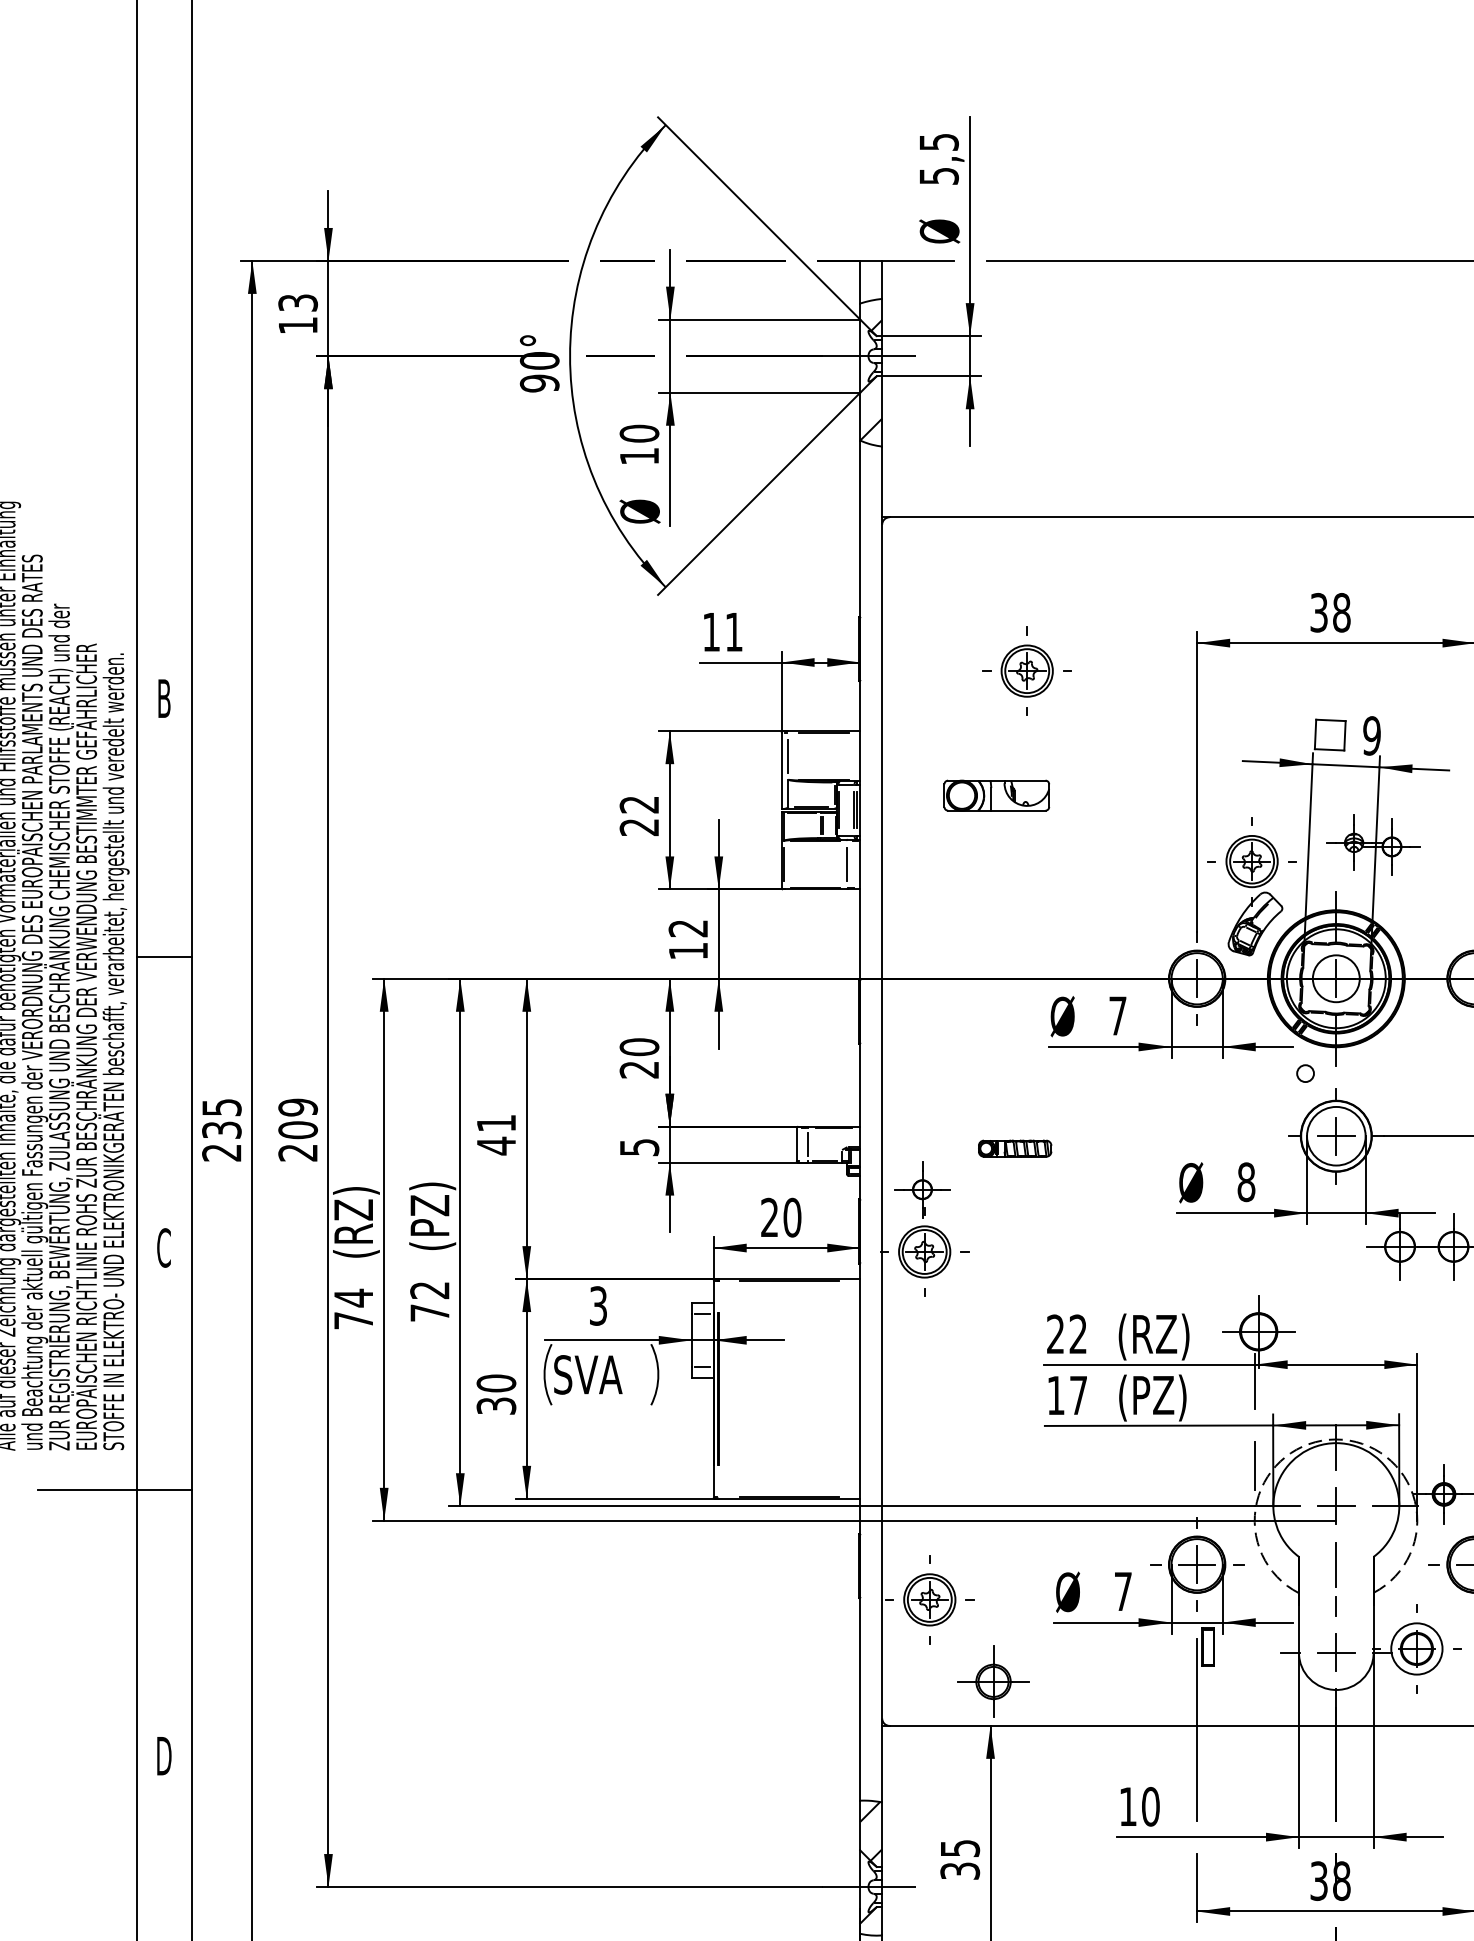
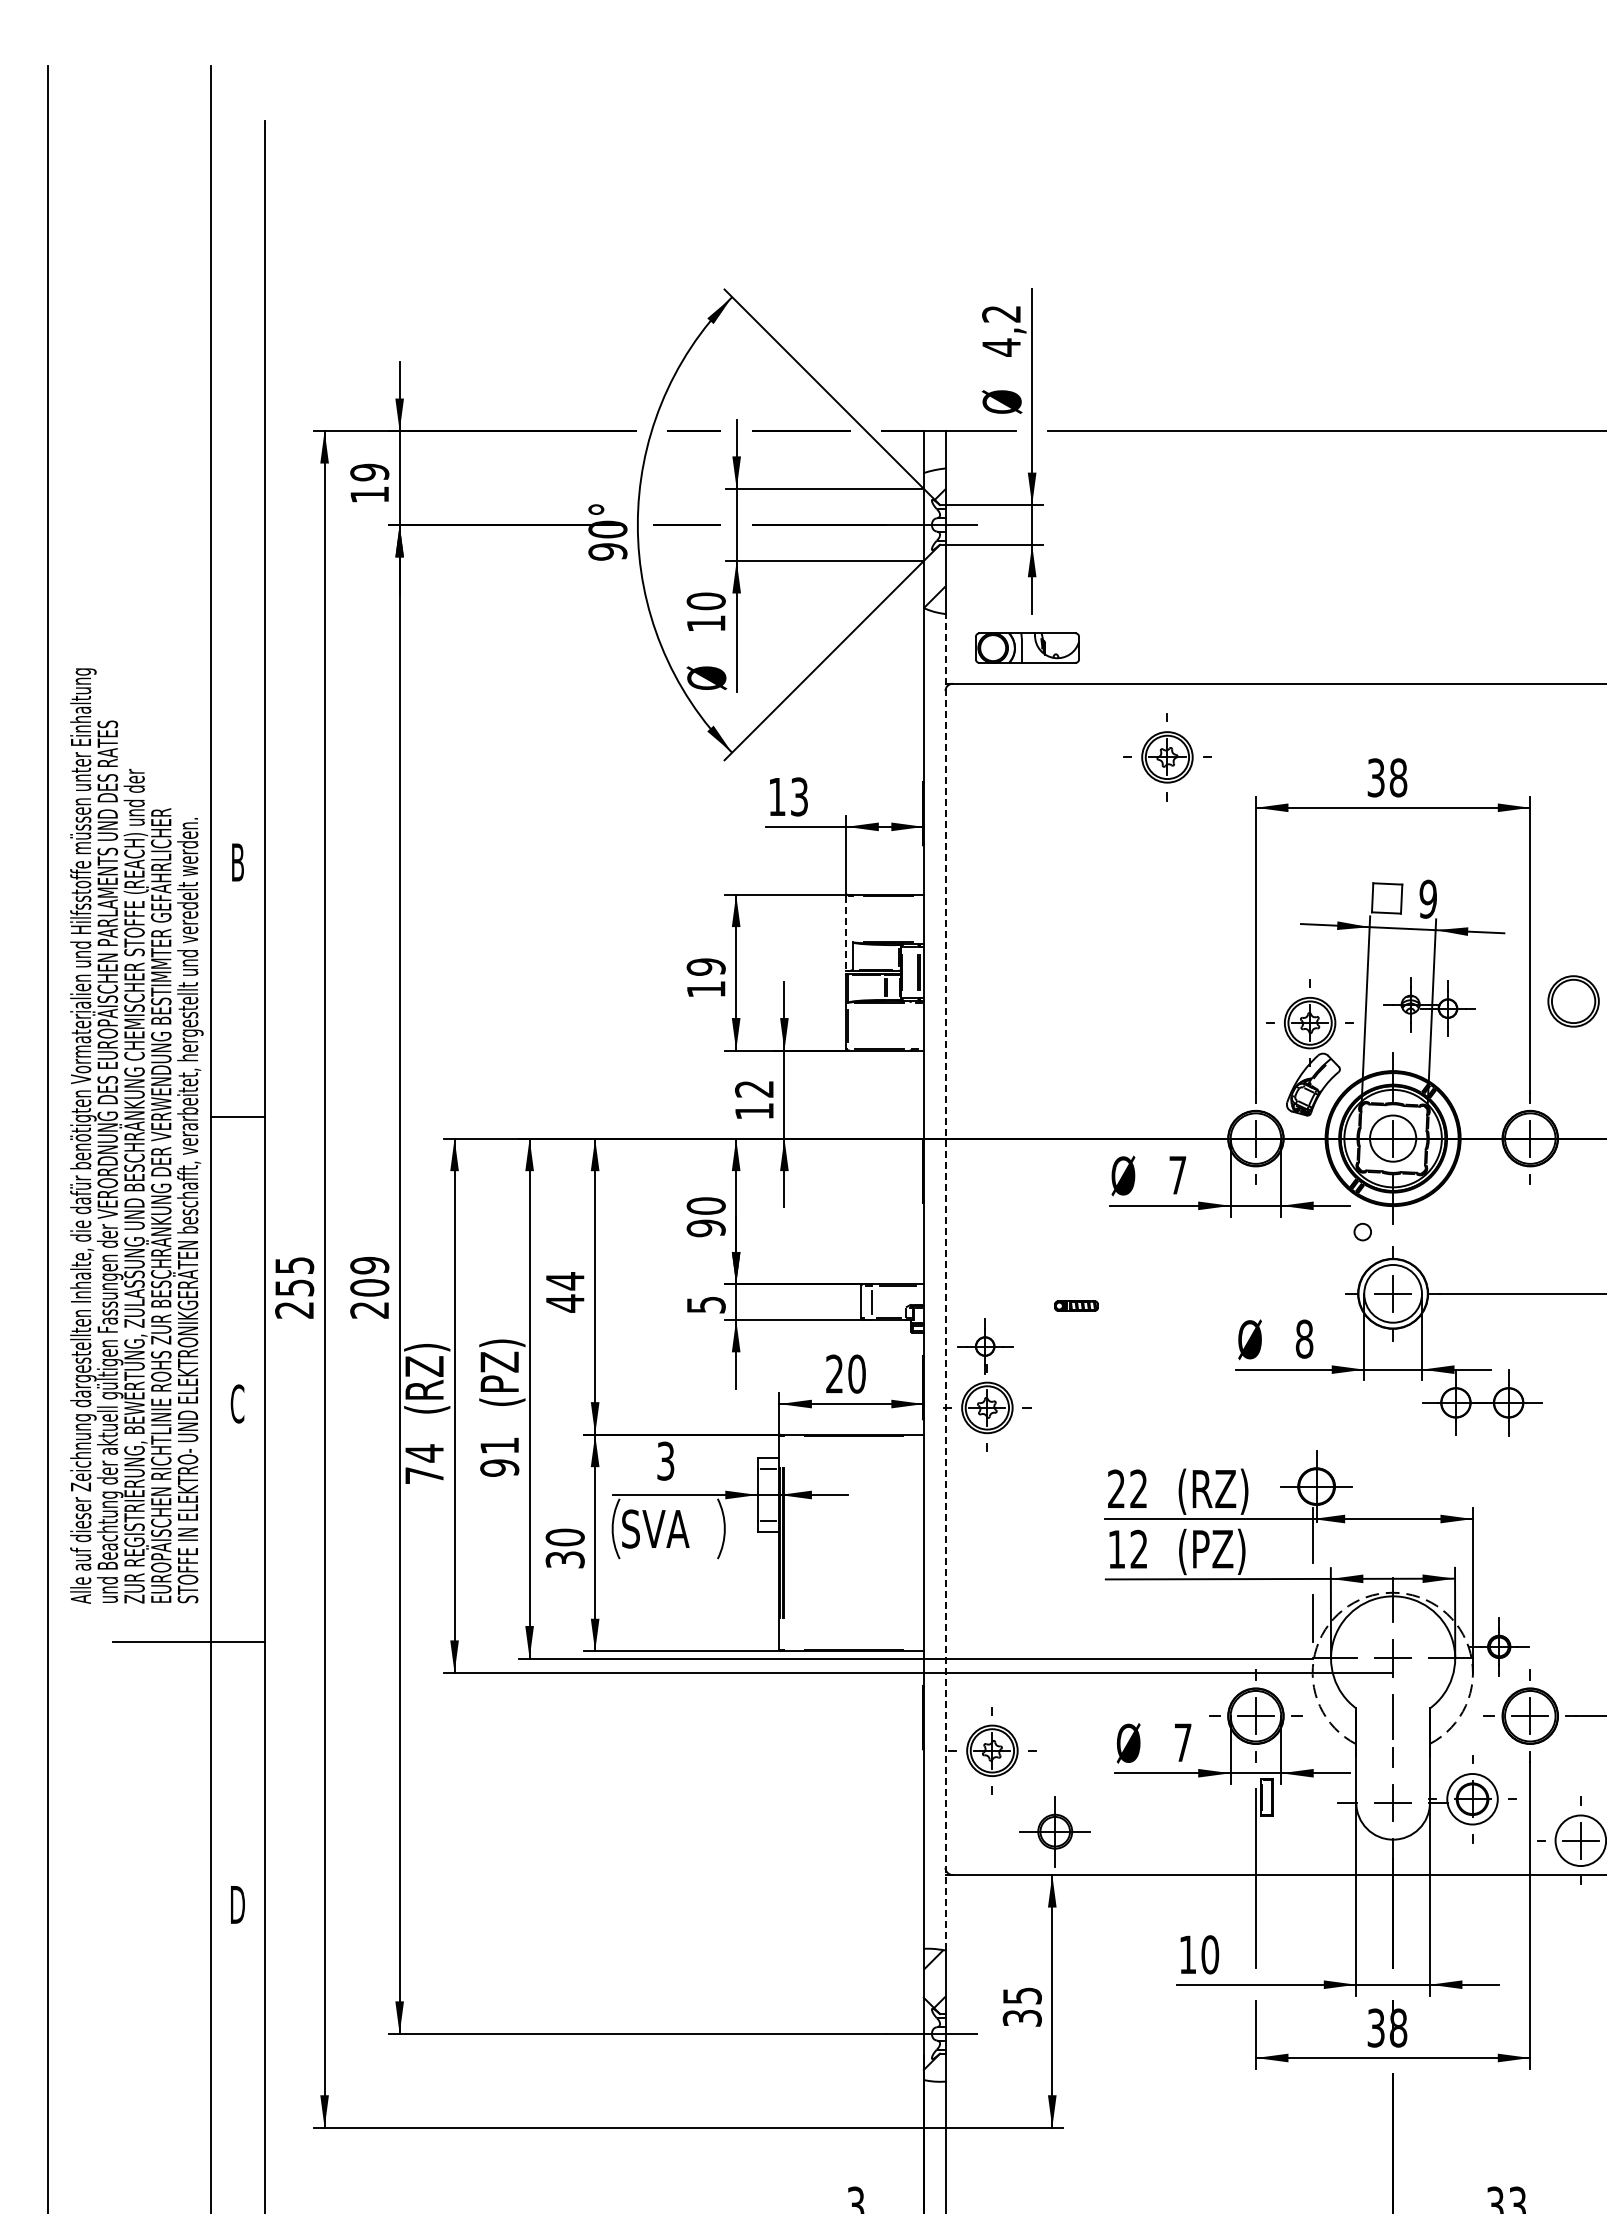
text: (939, 159) -> (1001, 331), 5,5 -> 4,2
text: (297, 302) -> (369, 472), 13 -> 19
text: (734, 631) -> (799, 796), 11 -> 13
part: (1027, 671) -> (1167, 757), moved
line: (787, 755) -> (852, 918), removed
line: (781, 770) -> (846, 933), solid -> dashed
part: (996, 795) -> (1027, 647), moved
text: (638, 815) -> (705, 977), 22 -> 19
line: (846, 864) -> (910, 1025), removed
text: (638, 1069) -> (705, 1228), 20 -> 90
text: (496, 1123) -> (565, 1281), 41 -> 44
line: (882, 1123) -> (945, 1281), solid -> dashed
text: (221, 1129) -> (294, 1287), 235 -> 255
part: (1015, 1148) -> (1076, 1305), size x0.6
text: (429, 1301) -> (499, 1456), 72 -> 91
text: (1078, 1394) -> (1138, 1548), 17 -> 12

